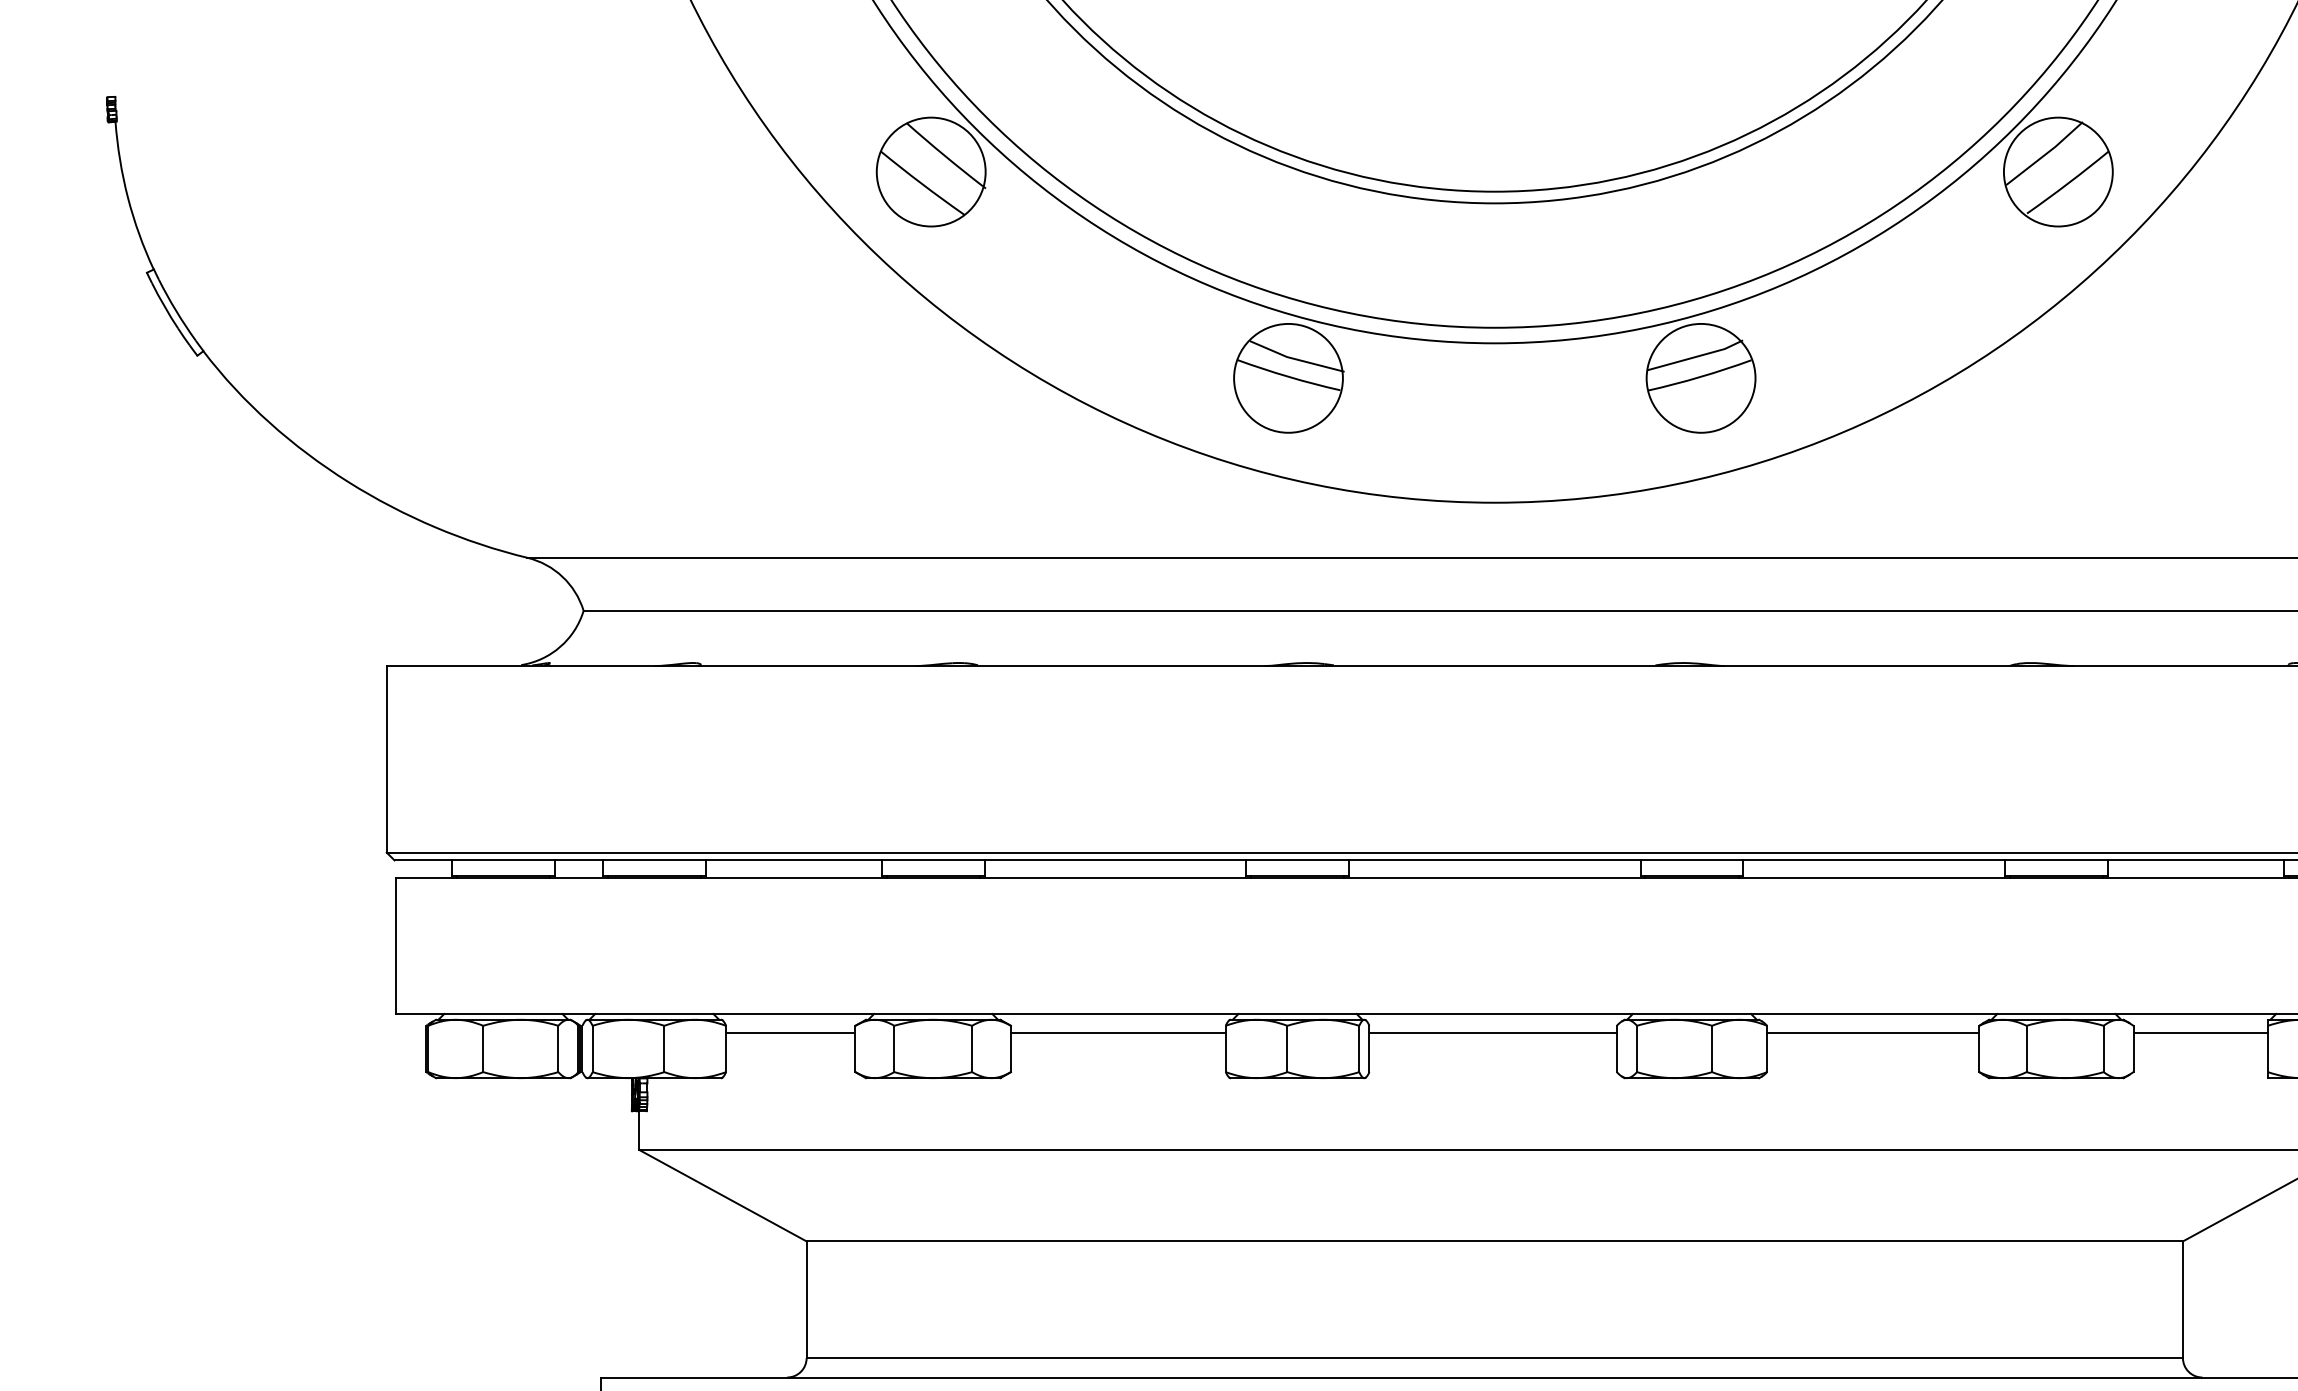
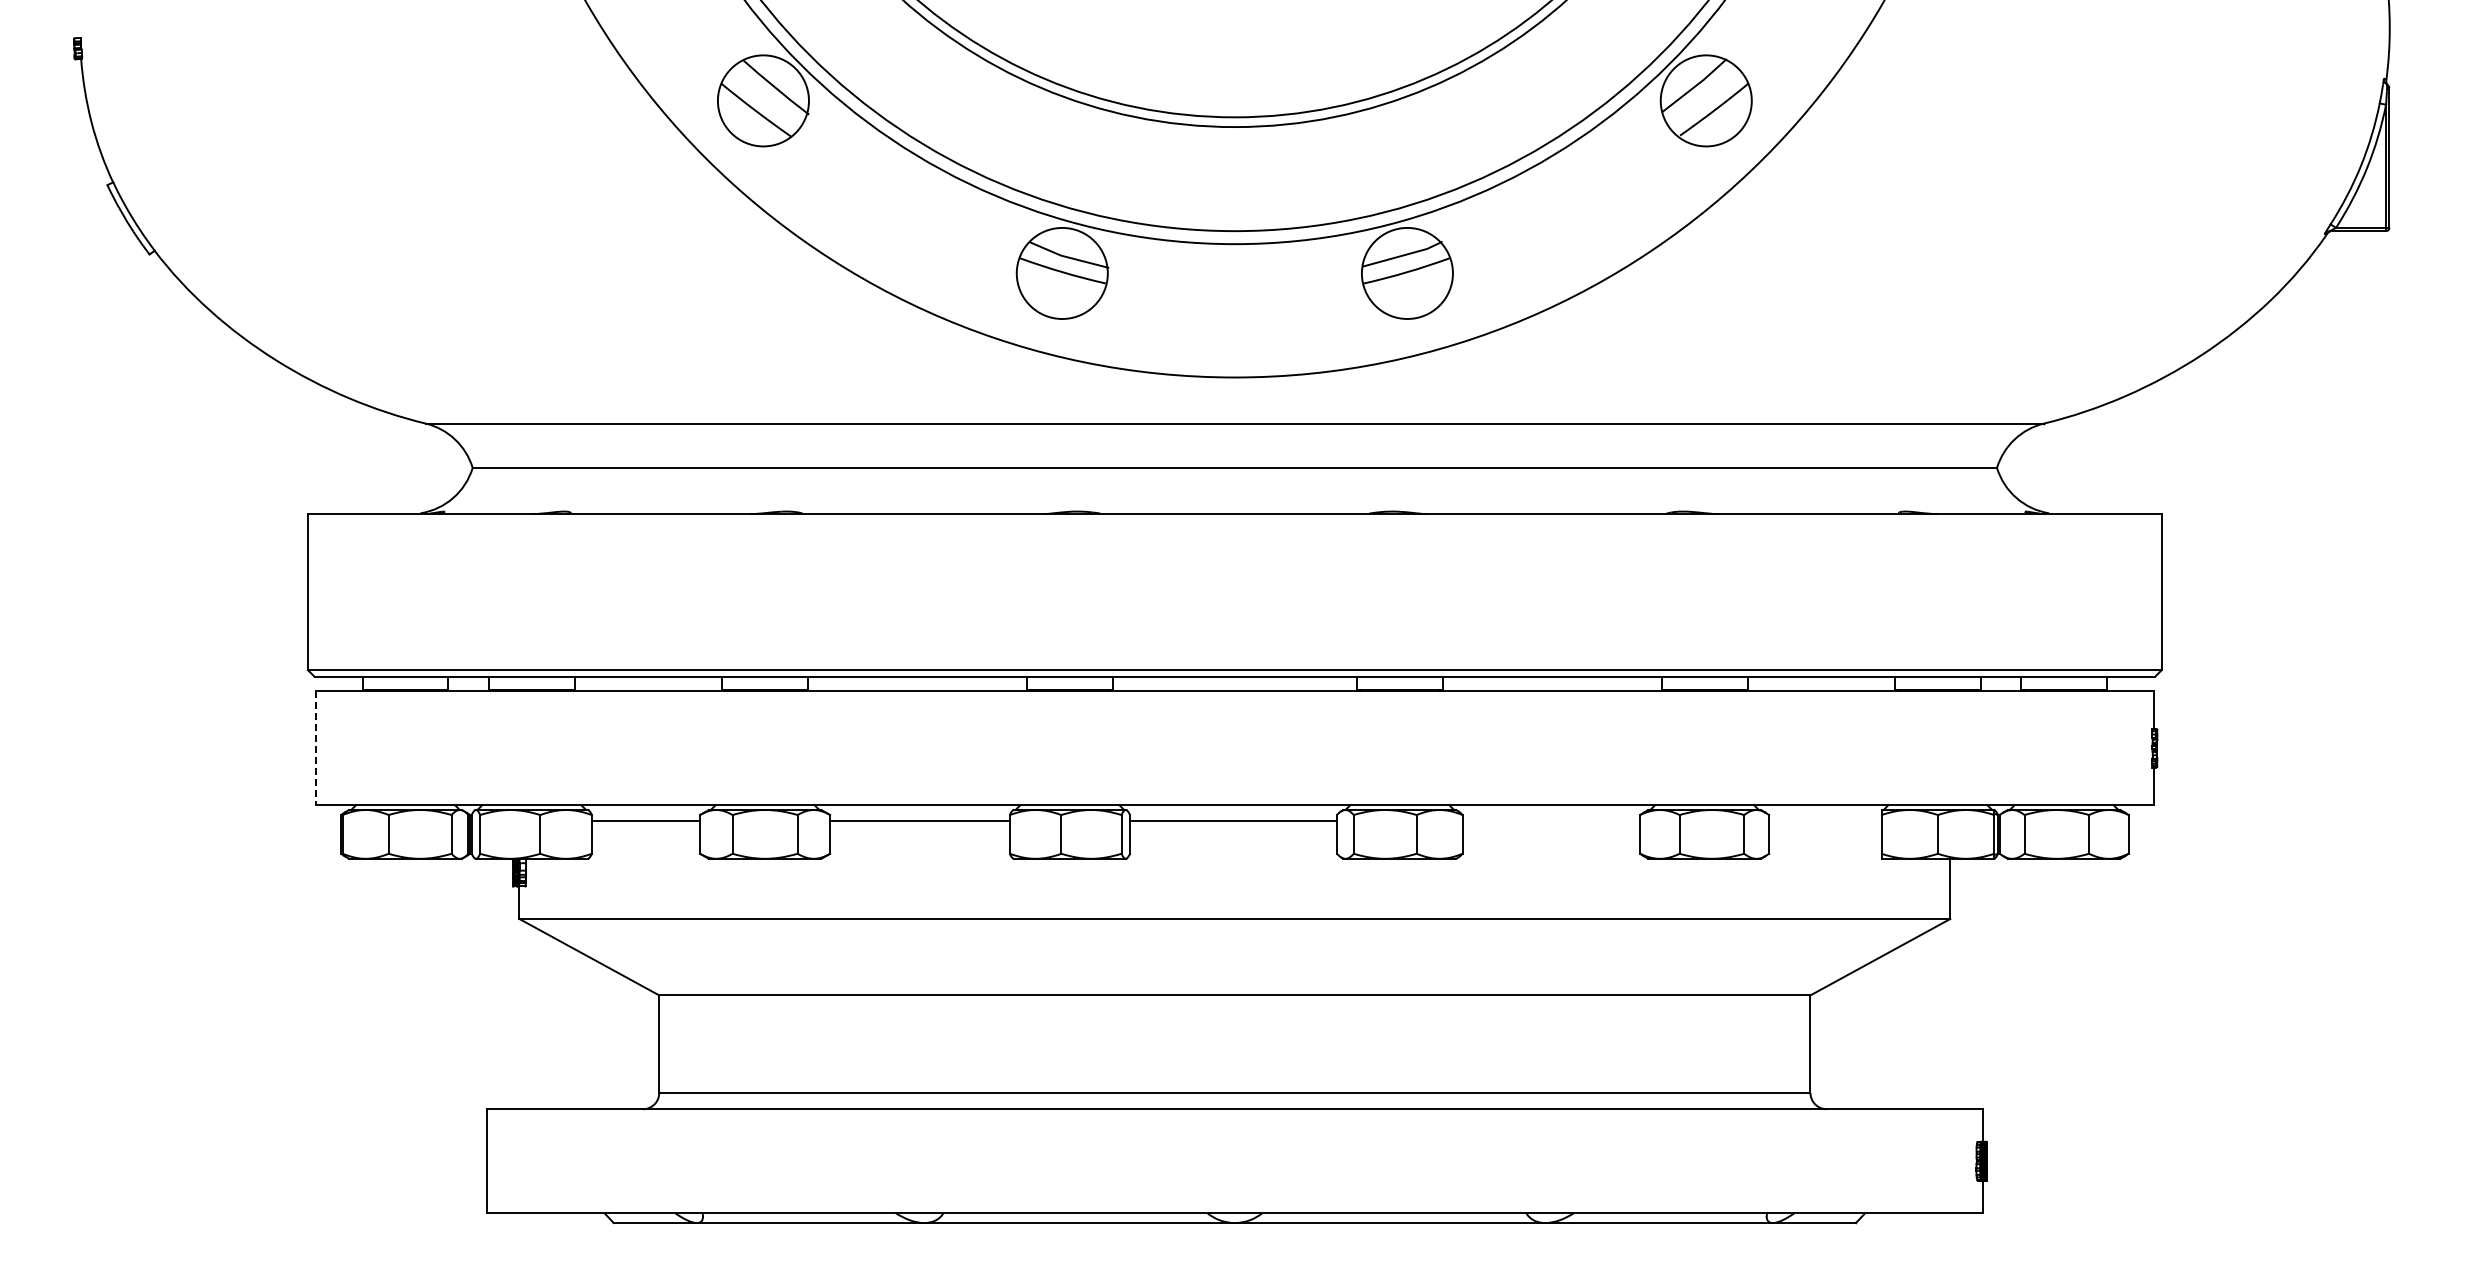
line: (396, 946) -> (316, 748), solid -> dashed
line: (1873, 1033) -> (1551, 821), removed
line: (2200, 1033) -> (1825, 821), removed

